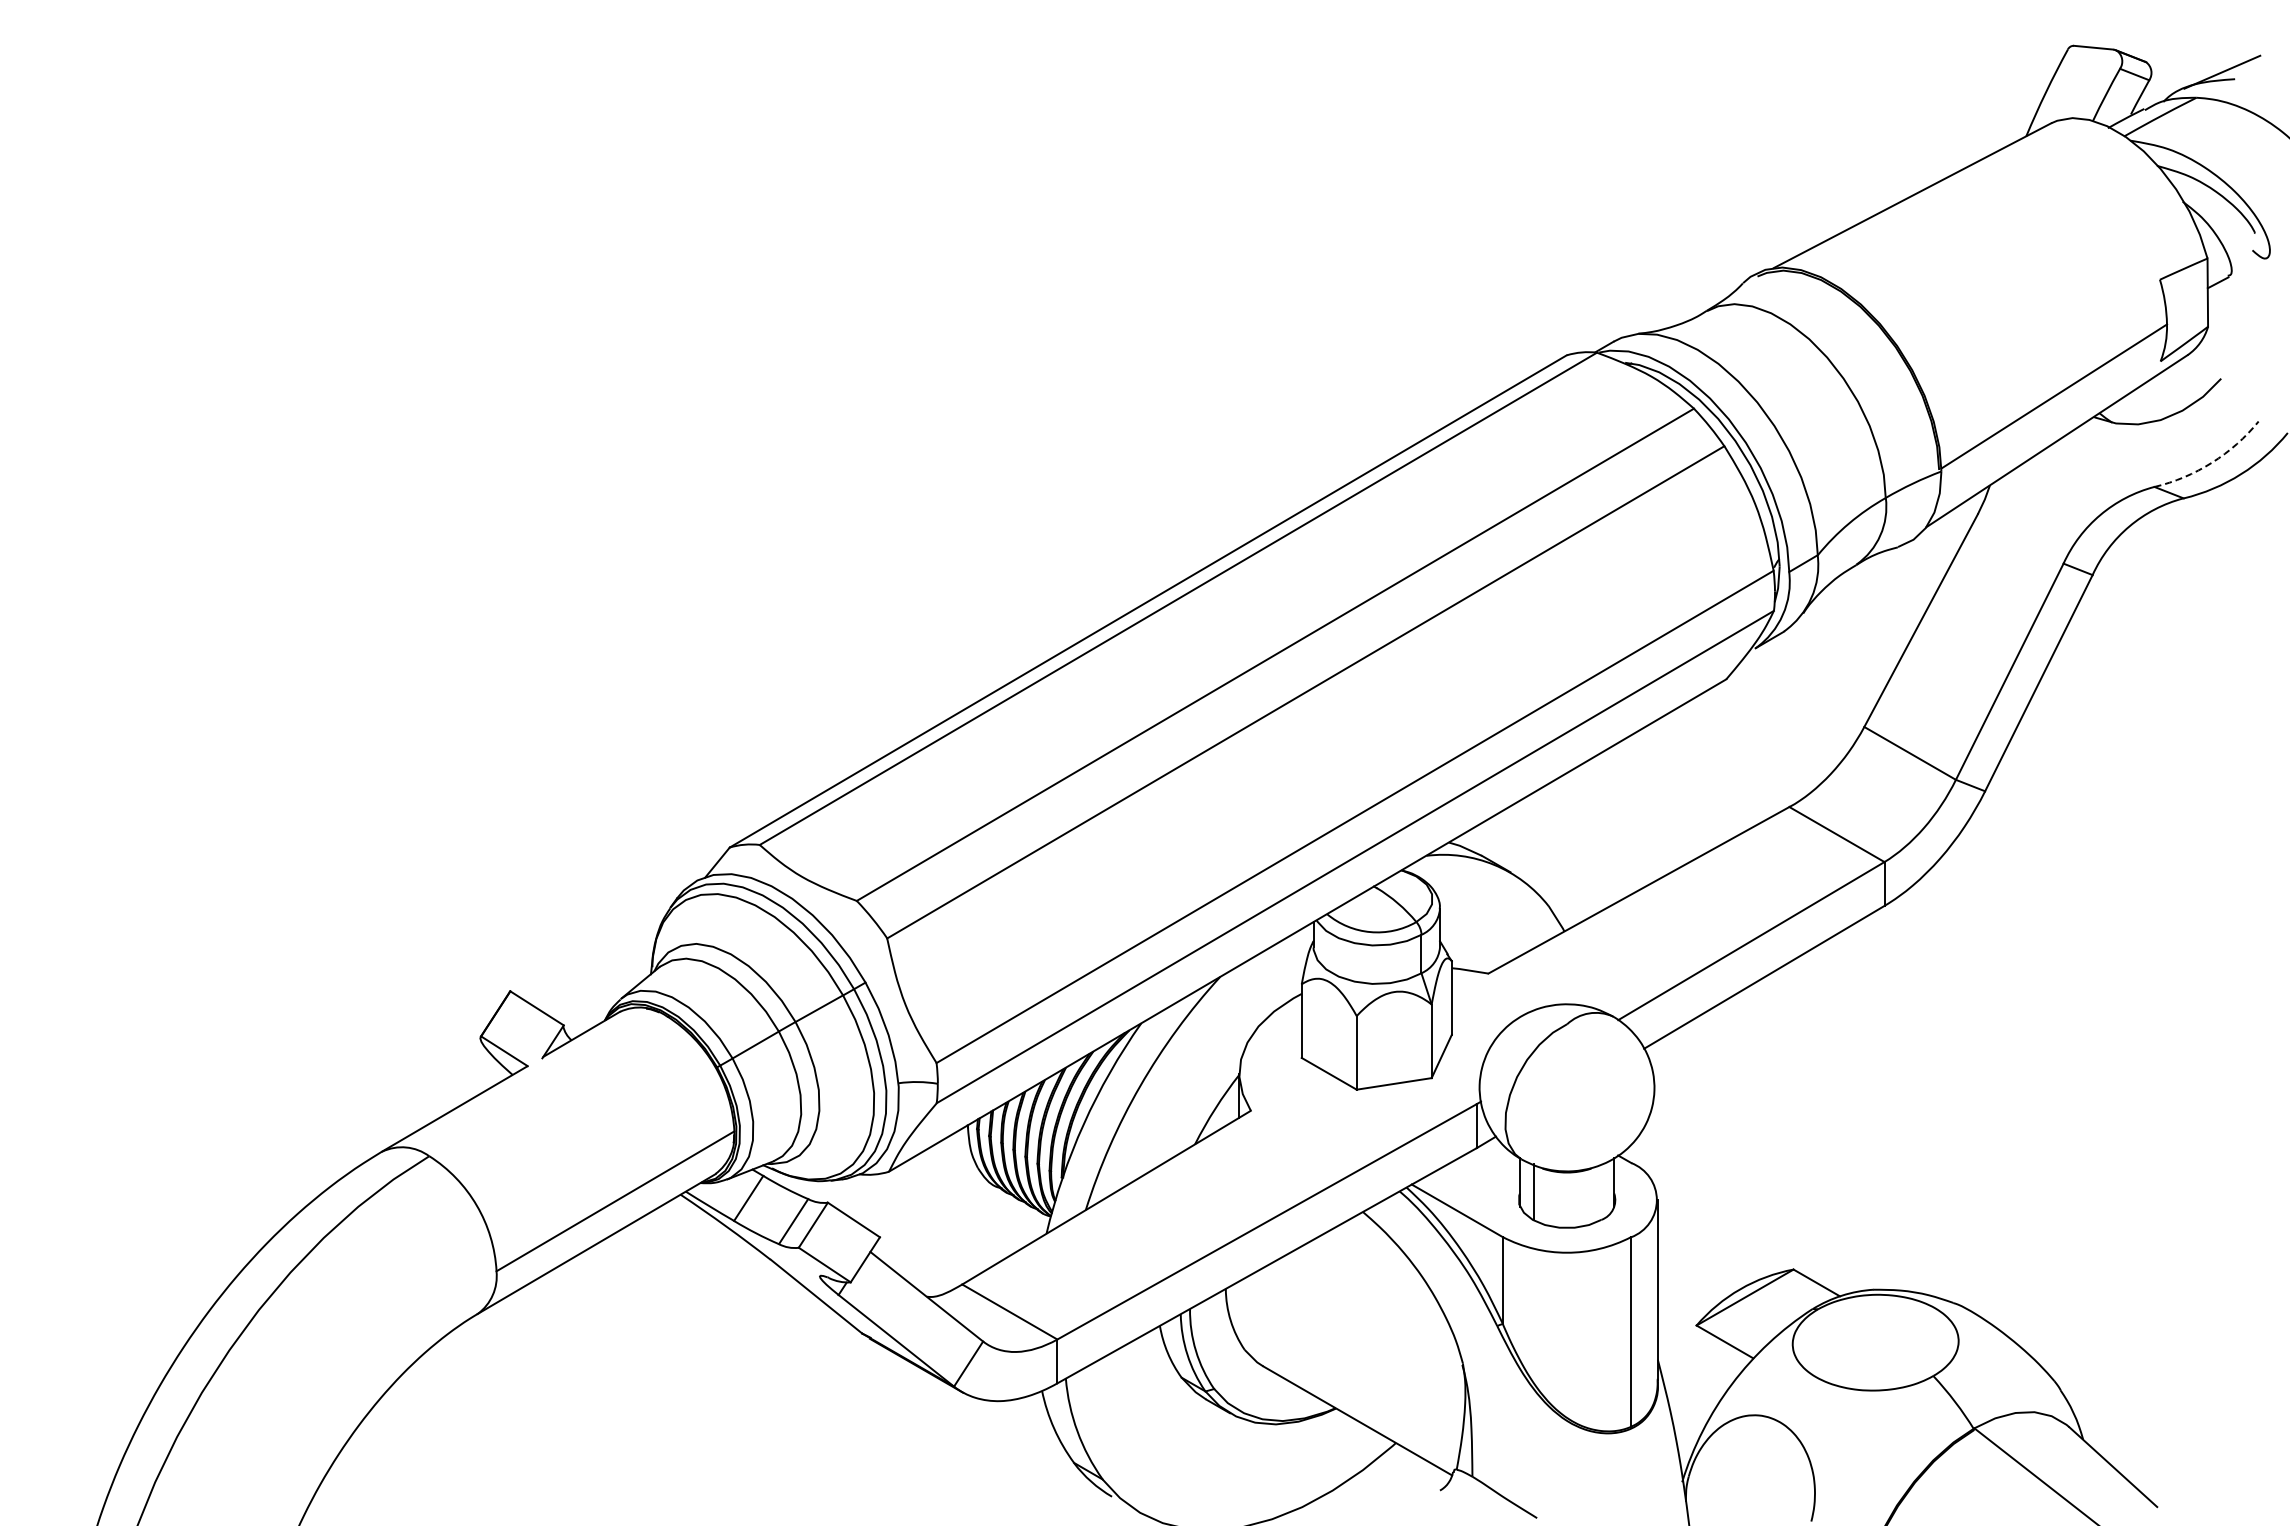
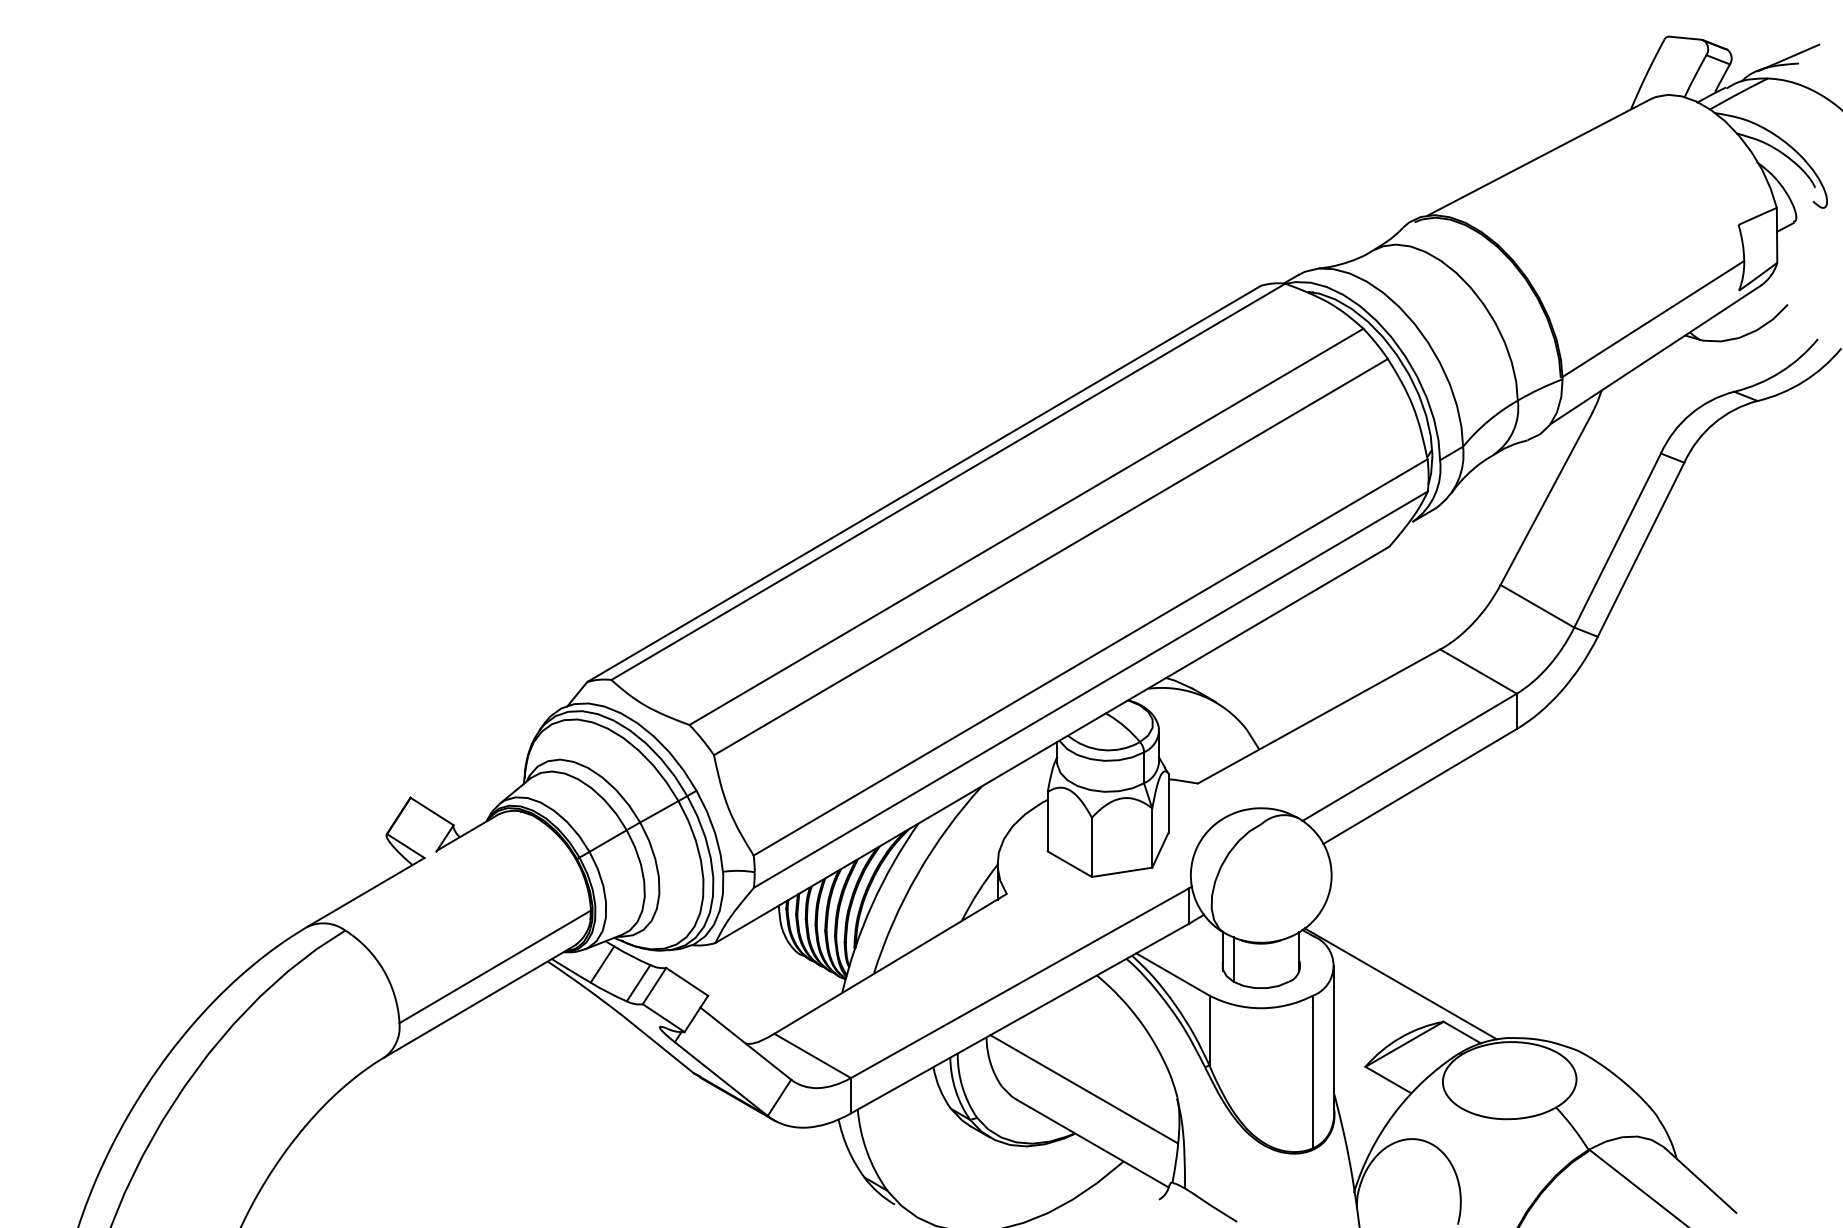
arc: (2211, 462) -> (1780, 372), dashed -> solid
line: (1739, 1222) -> (1400, 983), added
line: (1346, 1353) -> (1083, 1089), added

